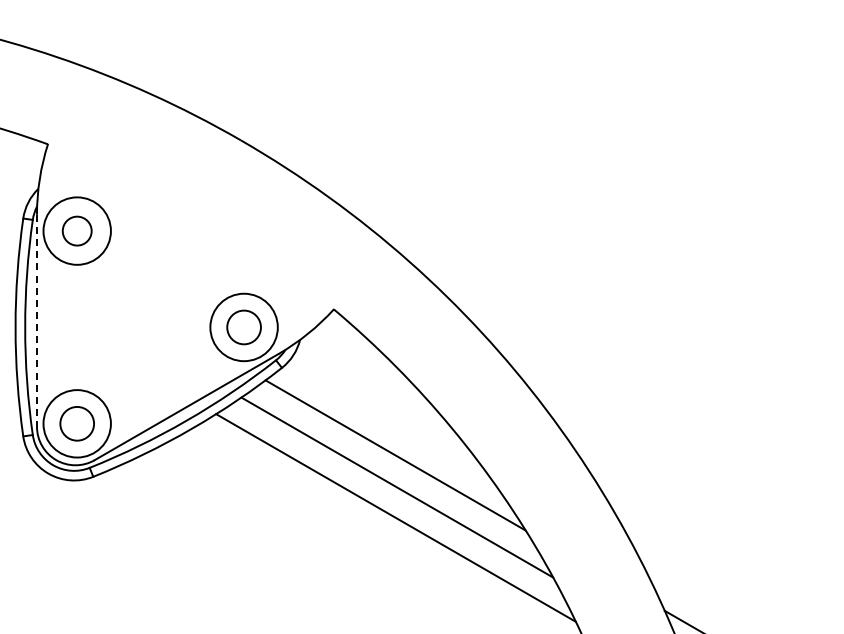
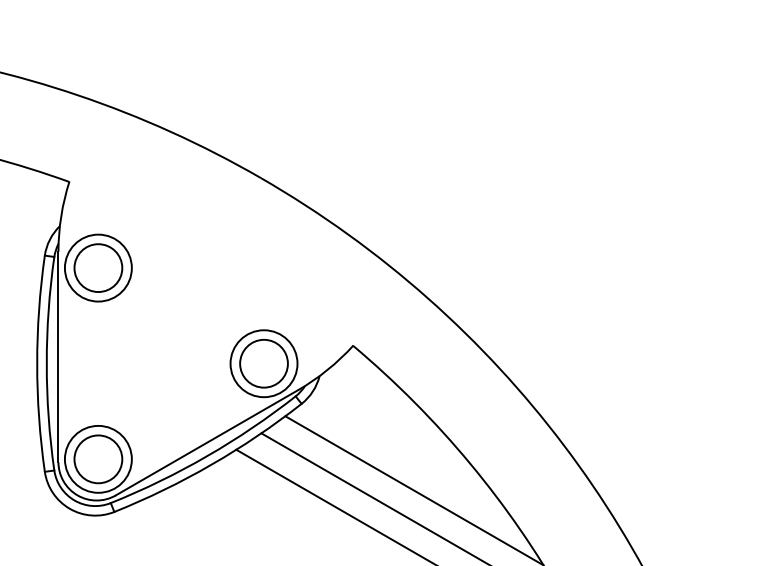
circle: (77, 231) -> (98, 268), size x1.67
line: (36, 320) -> (57, 356), dashed -> solid
circle: (244, 327) -> (264, 363), size x1.43
circle: (77, 423) -> (98, 459), size x1.43

